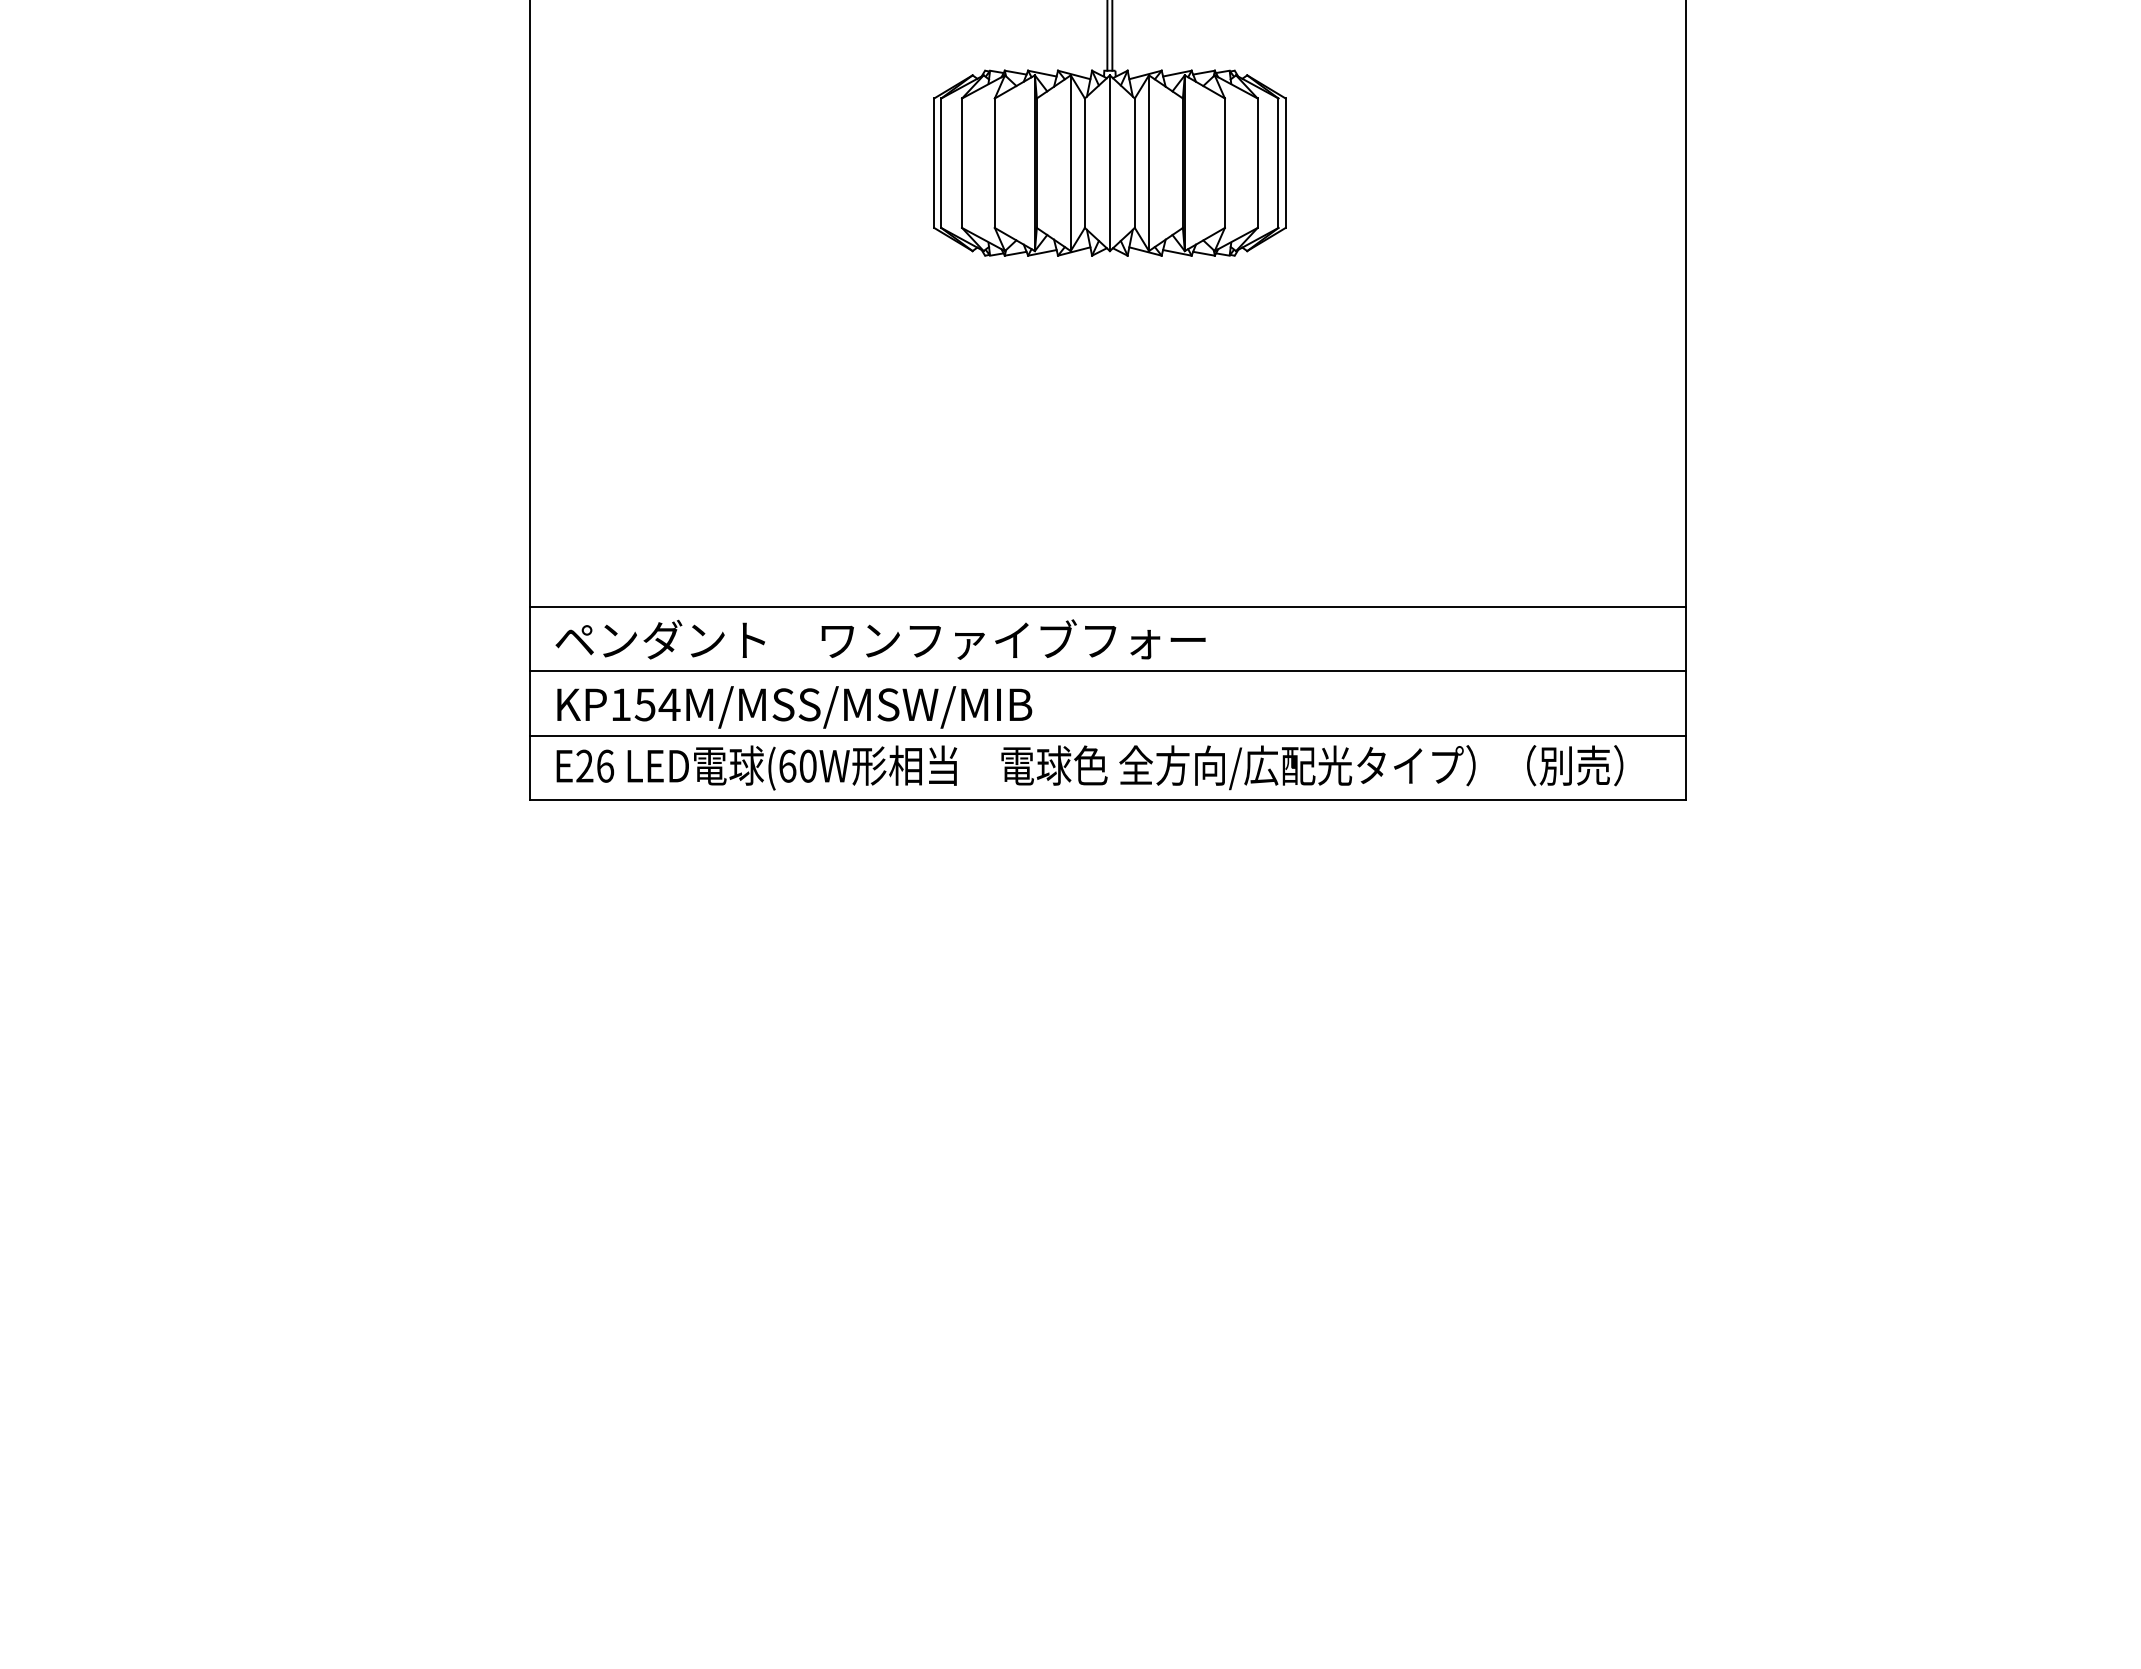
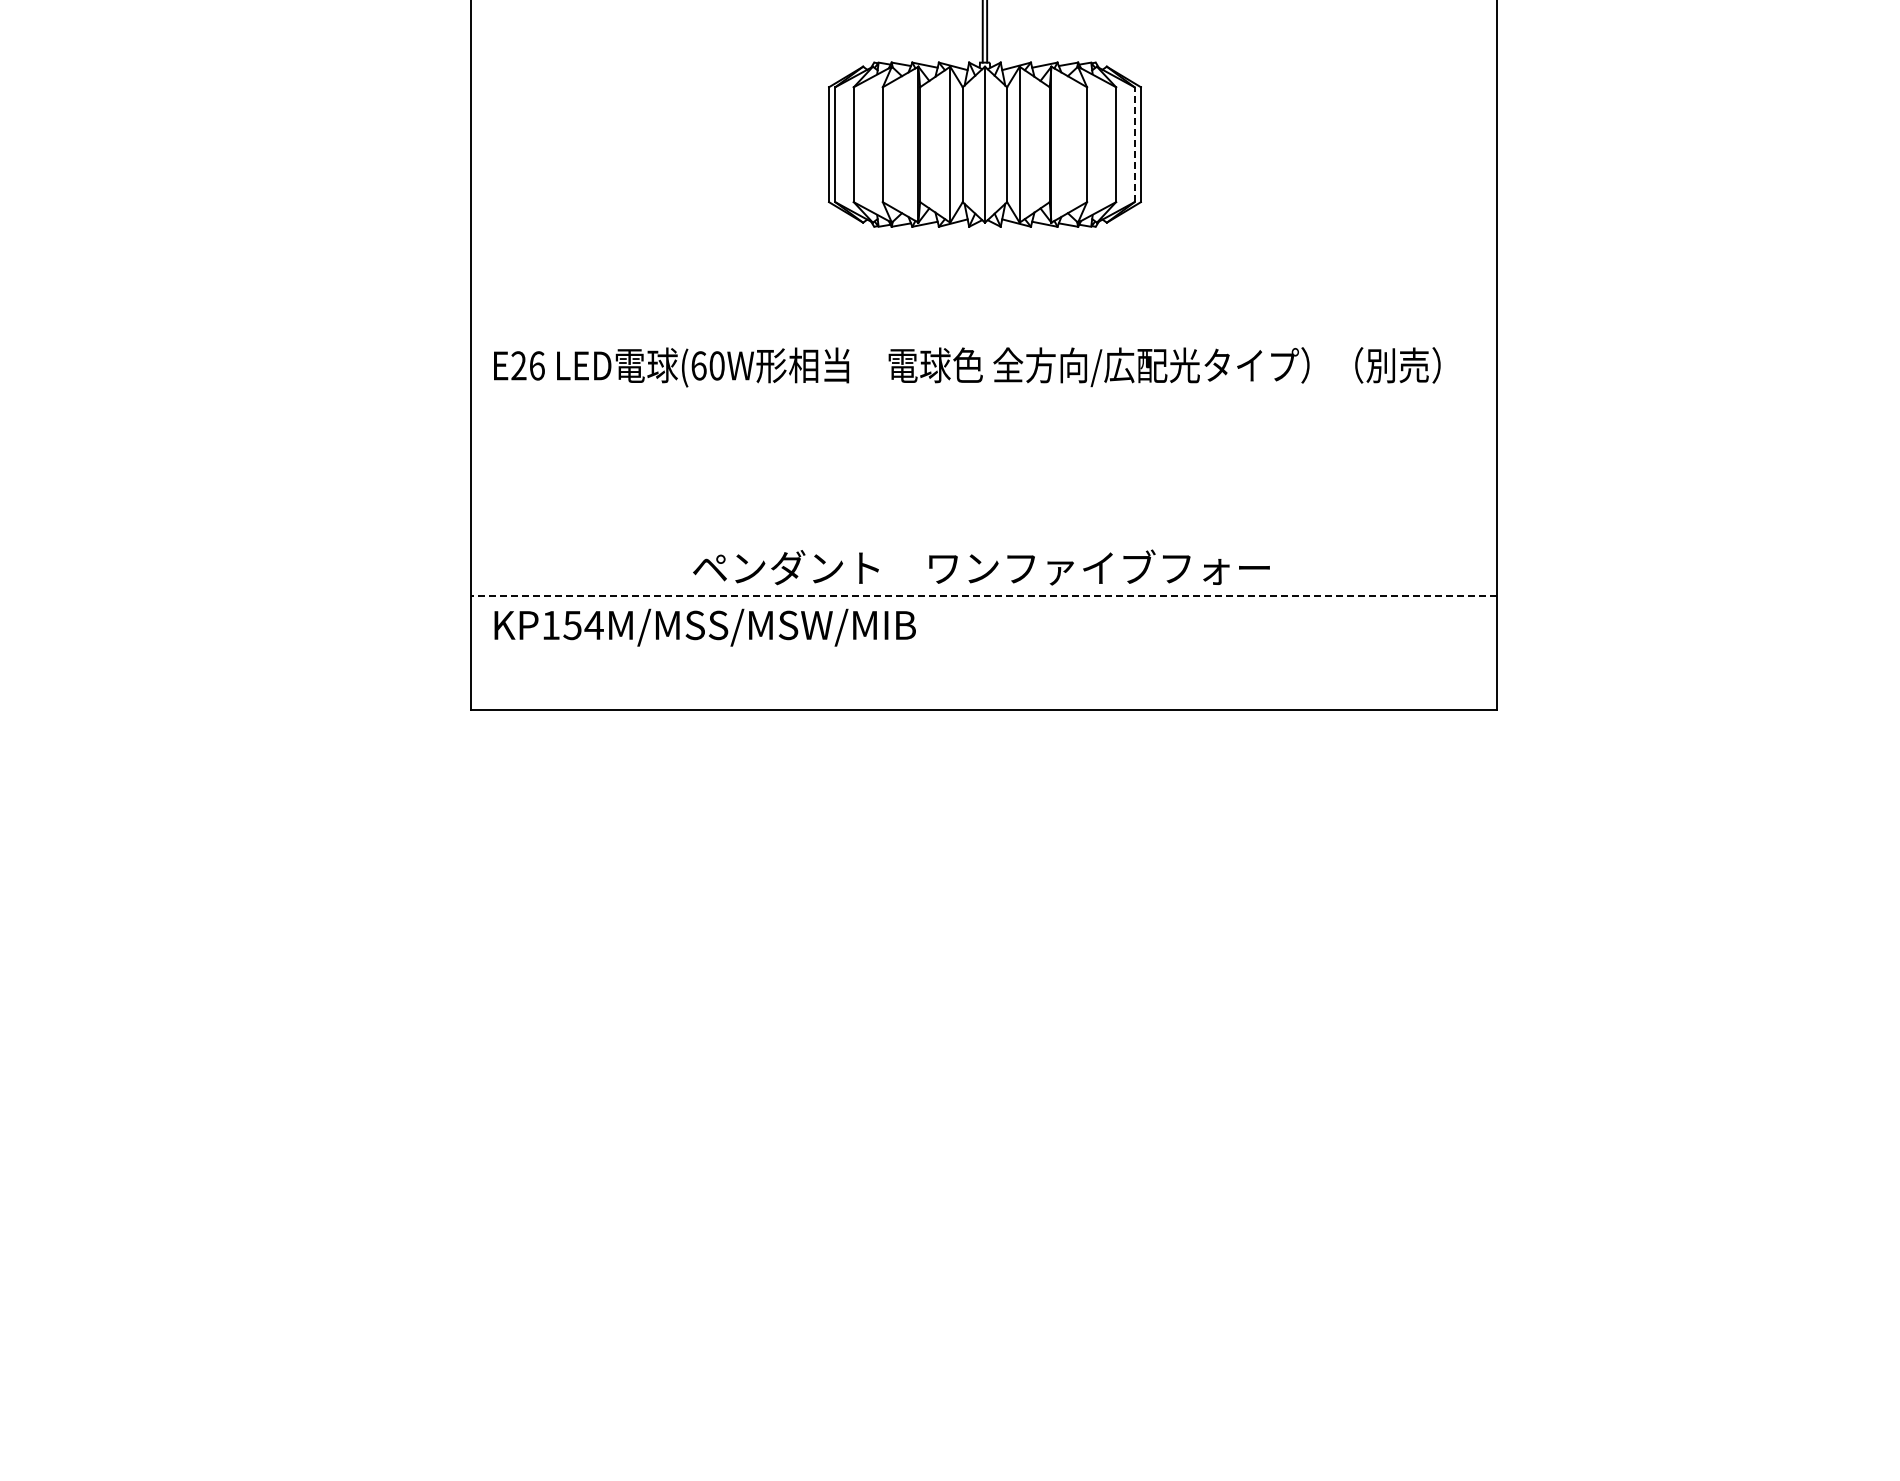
line: (1278, 162) -> (1134, 144), solid -> dashed
line: (1108, 606) -> (983, 538), removed
text: (880, 639) -> (981, 567), moved
line: (1108, 671) -> (983, 595), solid -> dashed
line: (1108, 735) -> (983, 652), removed
text: (1090, 768) -> (967, 367), moved

